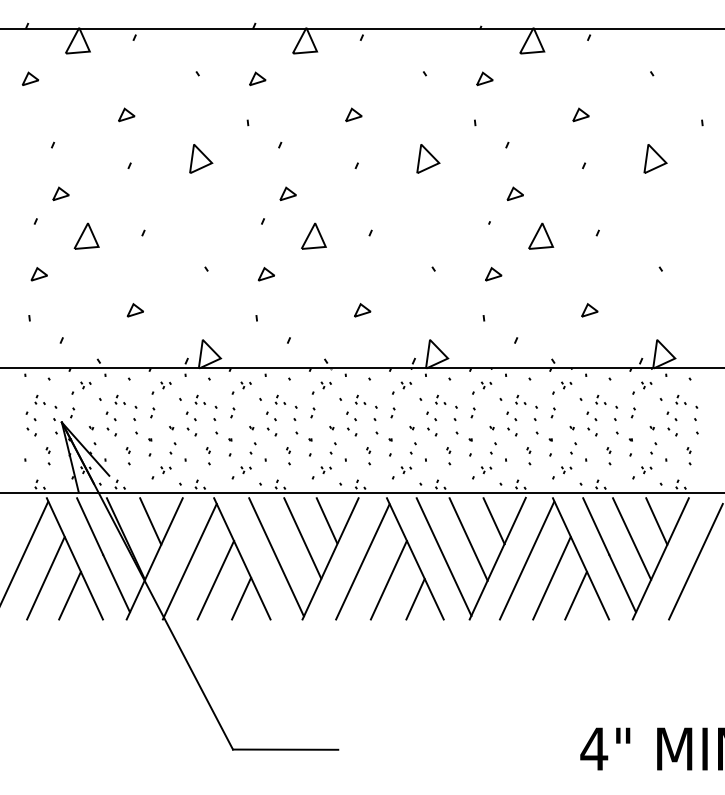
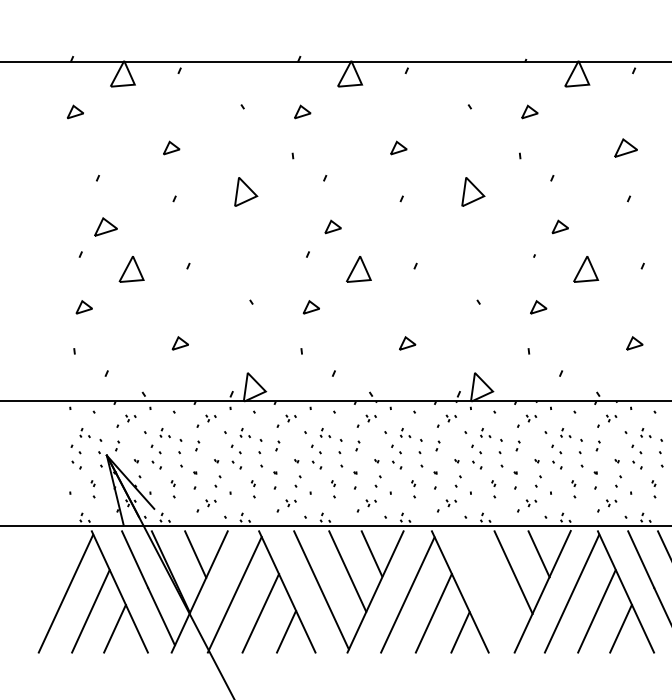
part: (580, 114) -> (625, 147), size x1.4
part: (60, 193) -> (105, 226), size x1.4
line: (443, 556) -> (488, 589), removed

